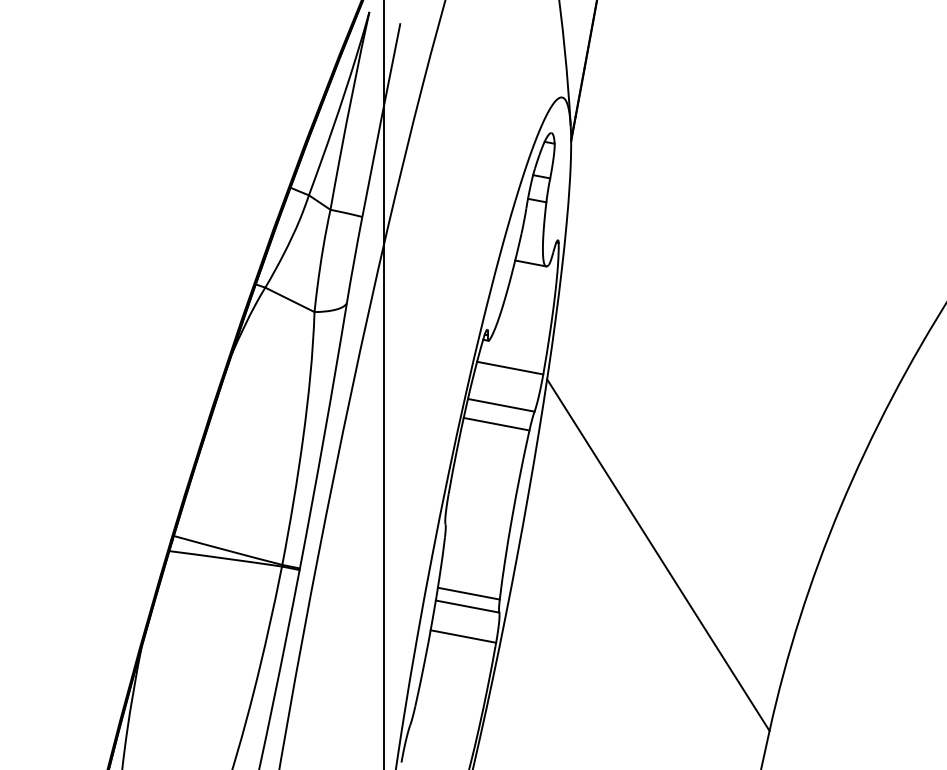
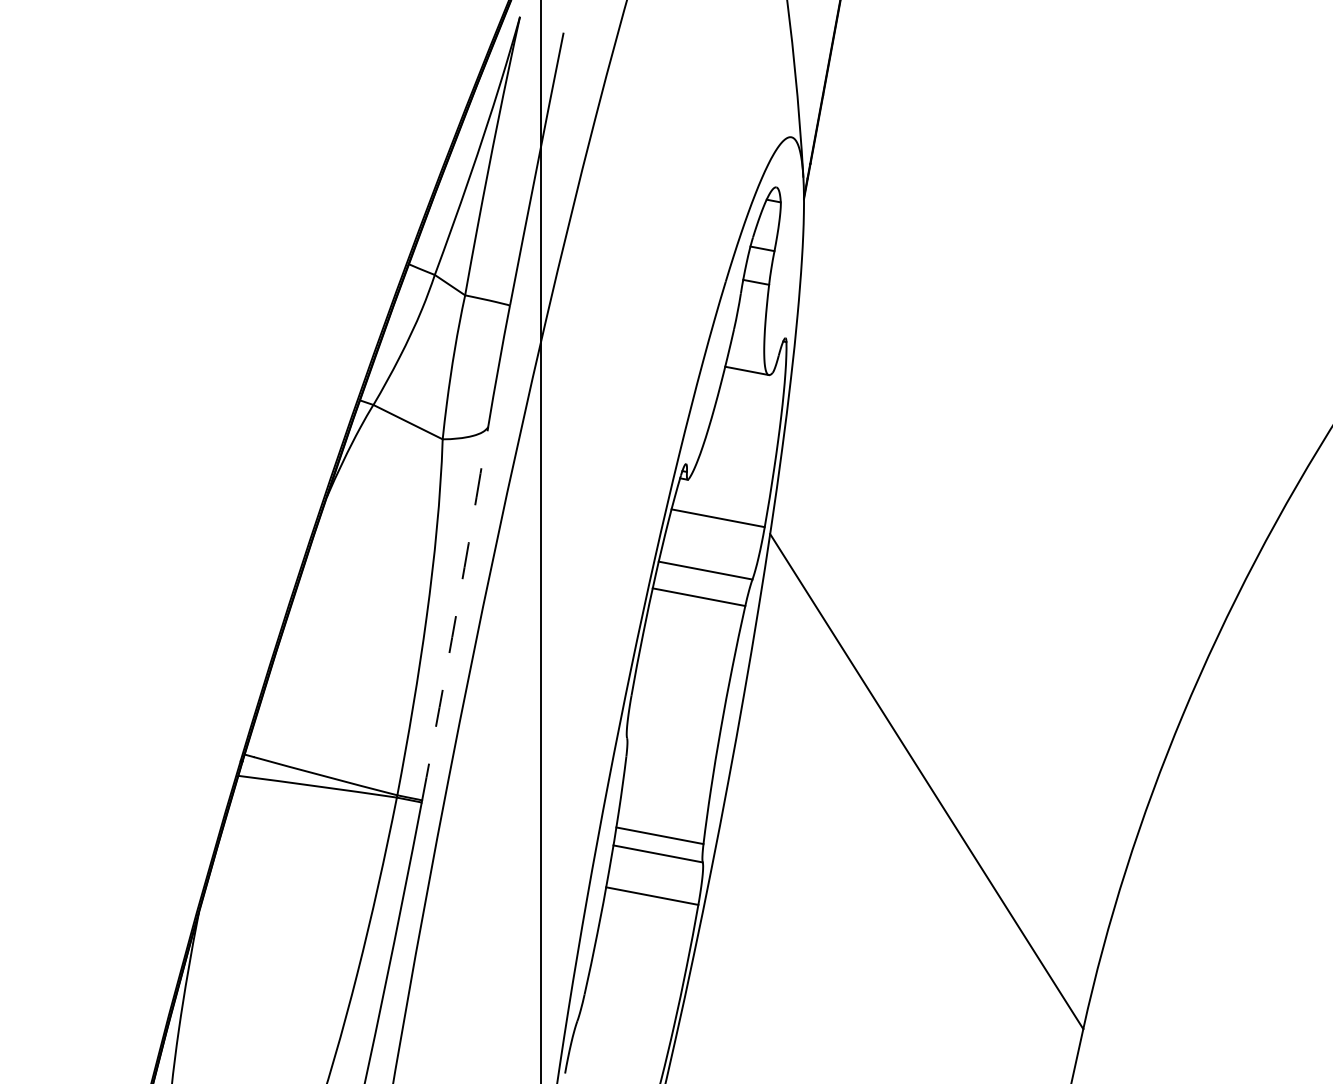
arc: (324, 436) -> (456, 614), solid -> dashed

